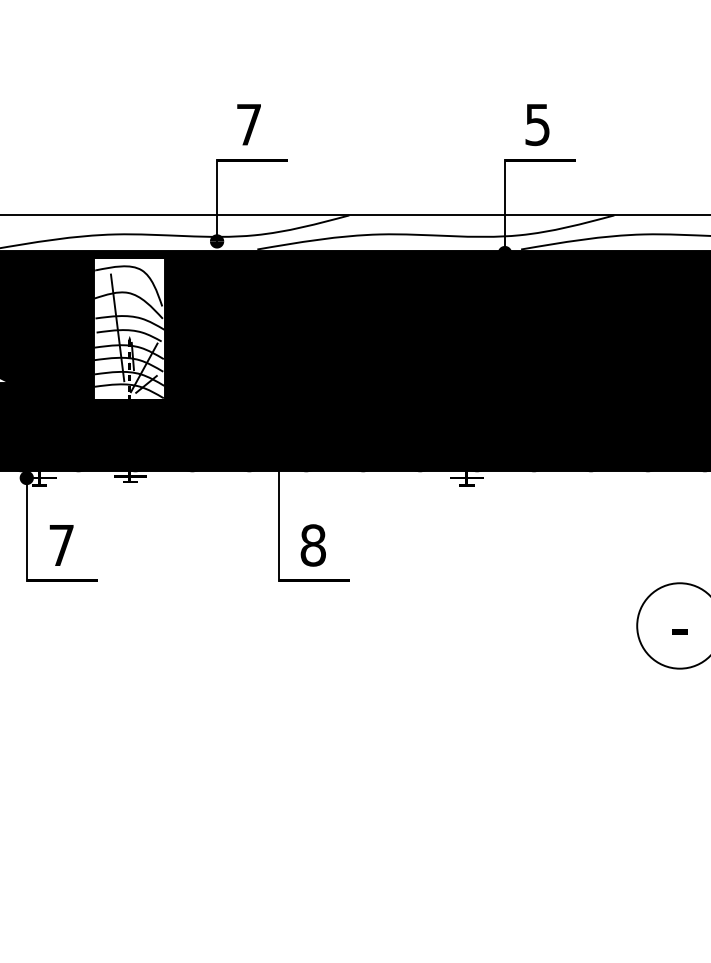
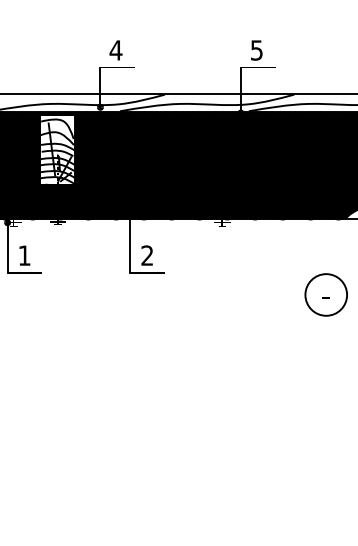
text: (247, 124) -> (115, 50), 7 -> 4
text: (61, 545) -> (24, 255), 7 -> 1
text: (313, 545) -> (147, 255), 8 -> 2

